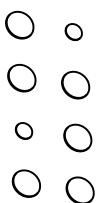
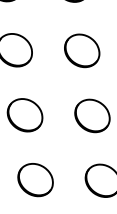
part: (73, 31) -> (81, 50), size x1.67
part: (23, 130) -> (34, 179), size x1.67

